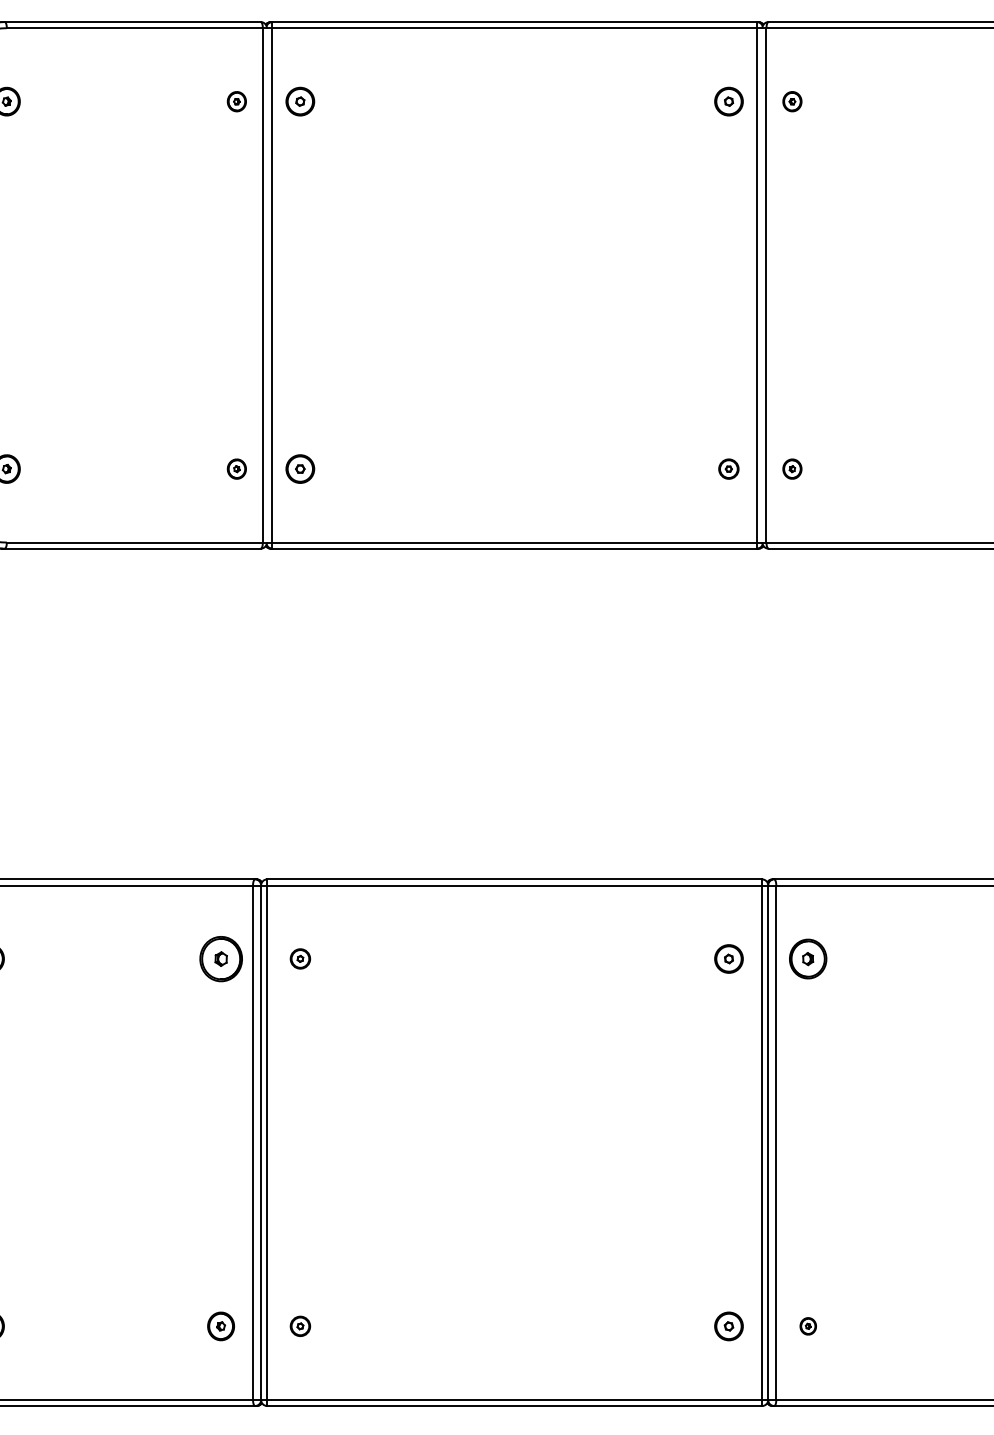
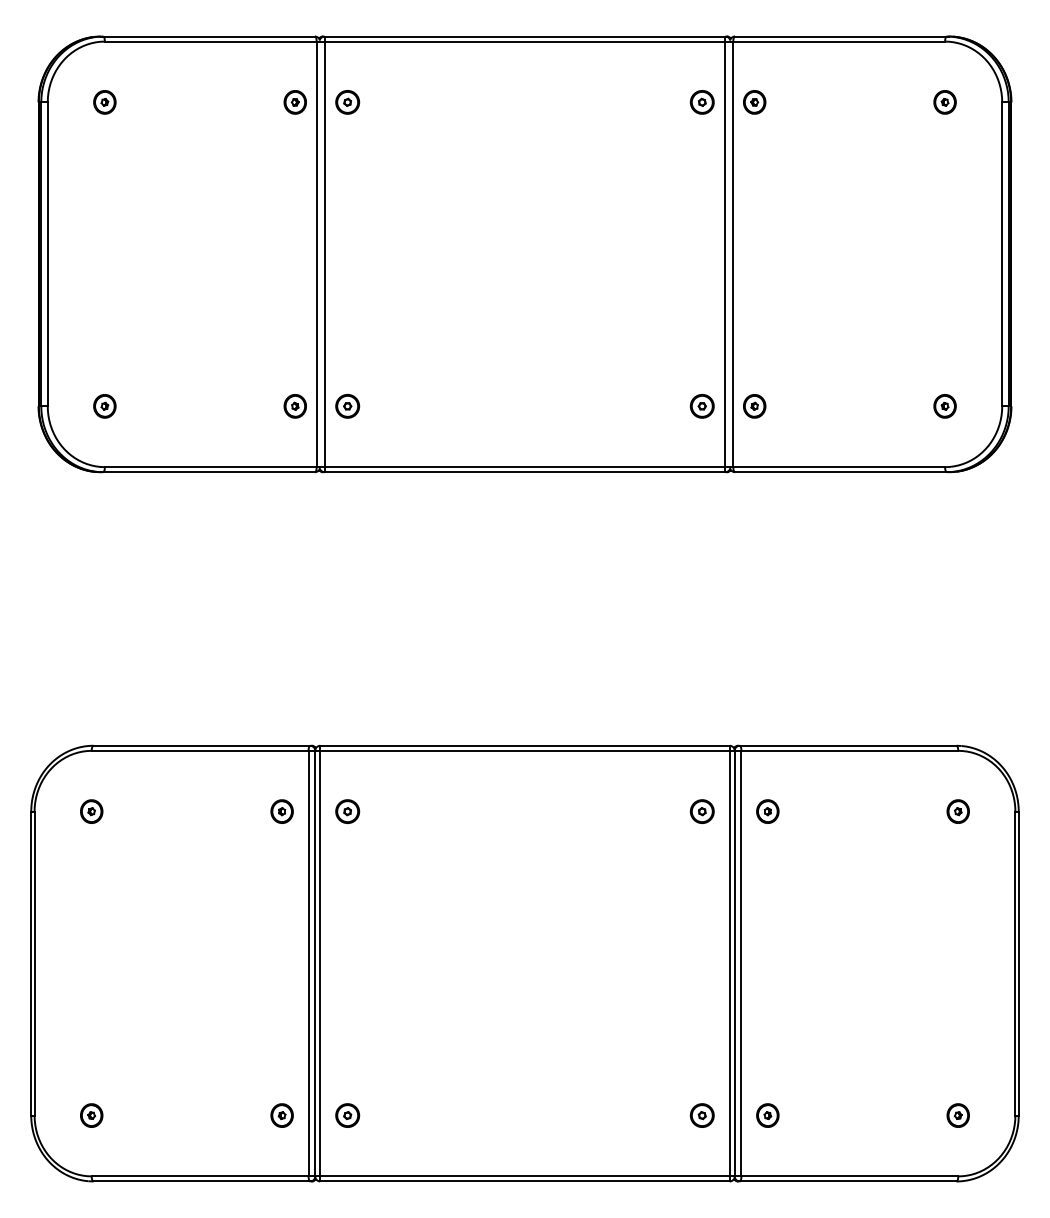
part: (236, 101) -> (294, 102), size x1.43
part: (792, 101) -> (754, 102), size x1.43
part: (236, 469) -> (294, 406), size x1.43
part: (728, 469) -> (701, 406), size x1.43
part: (792, 469) -> (754, 406), size x1.43
part: (220, 958) -> (281, 811), size x0.62
part: (300, 958) -> (347, 811), size x1.43
part: (807, 958) -> (767, 811), size x0.71
part: (300, 1326) -> (347, 1115), size x1.43
part: (807, 1326) -> (767, 1115), size x1.67

